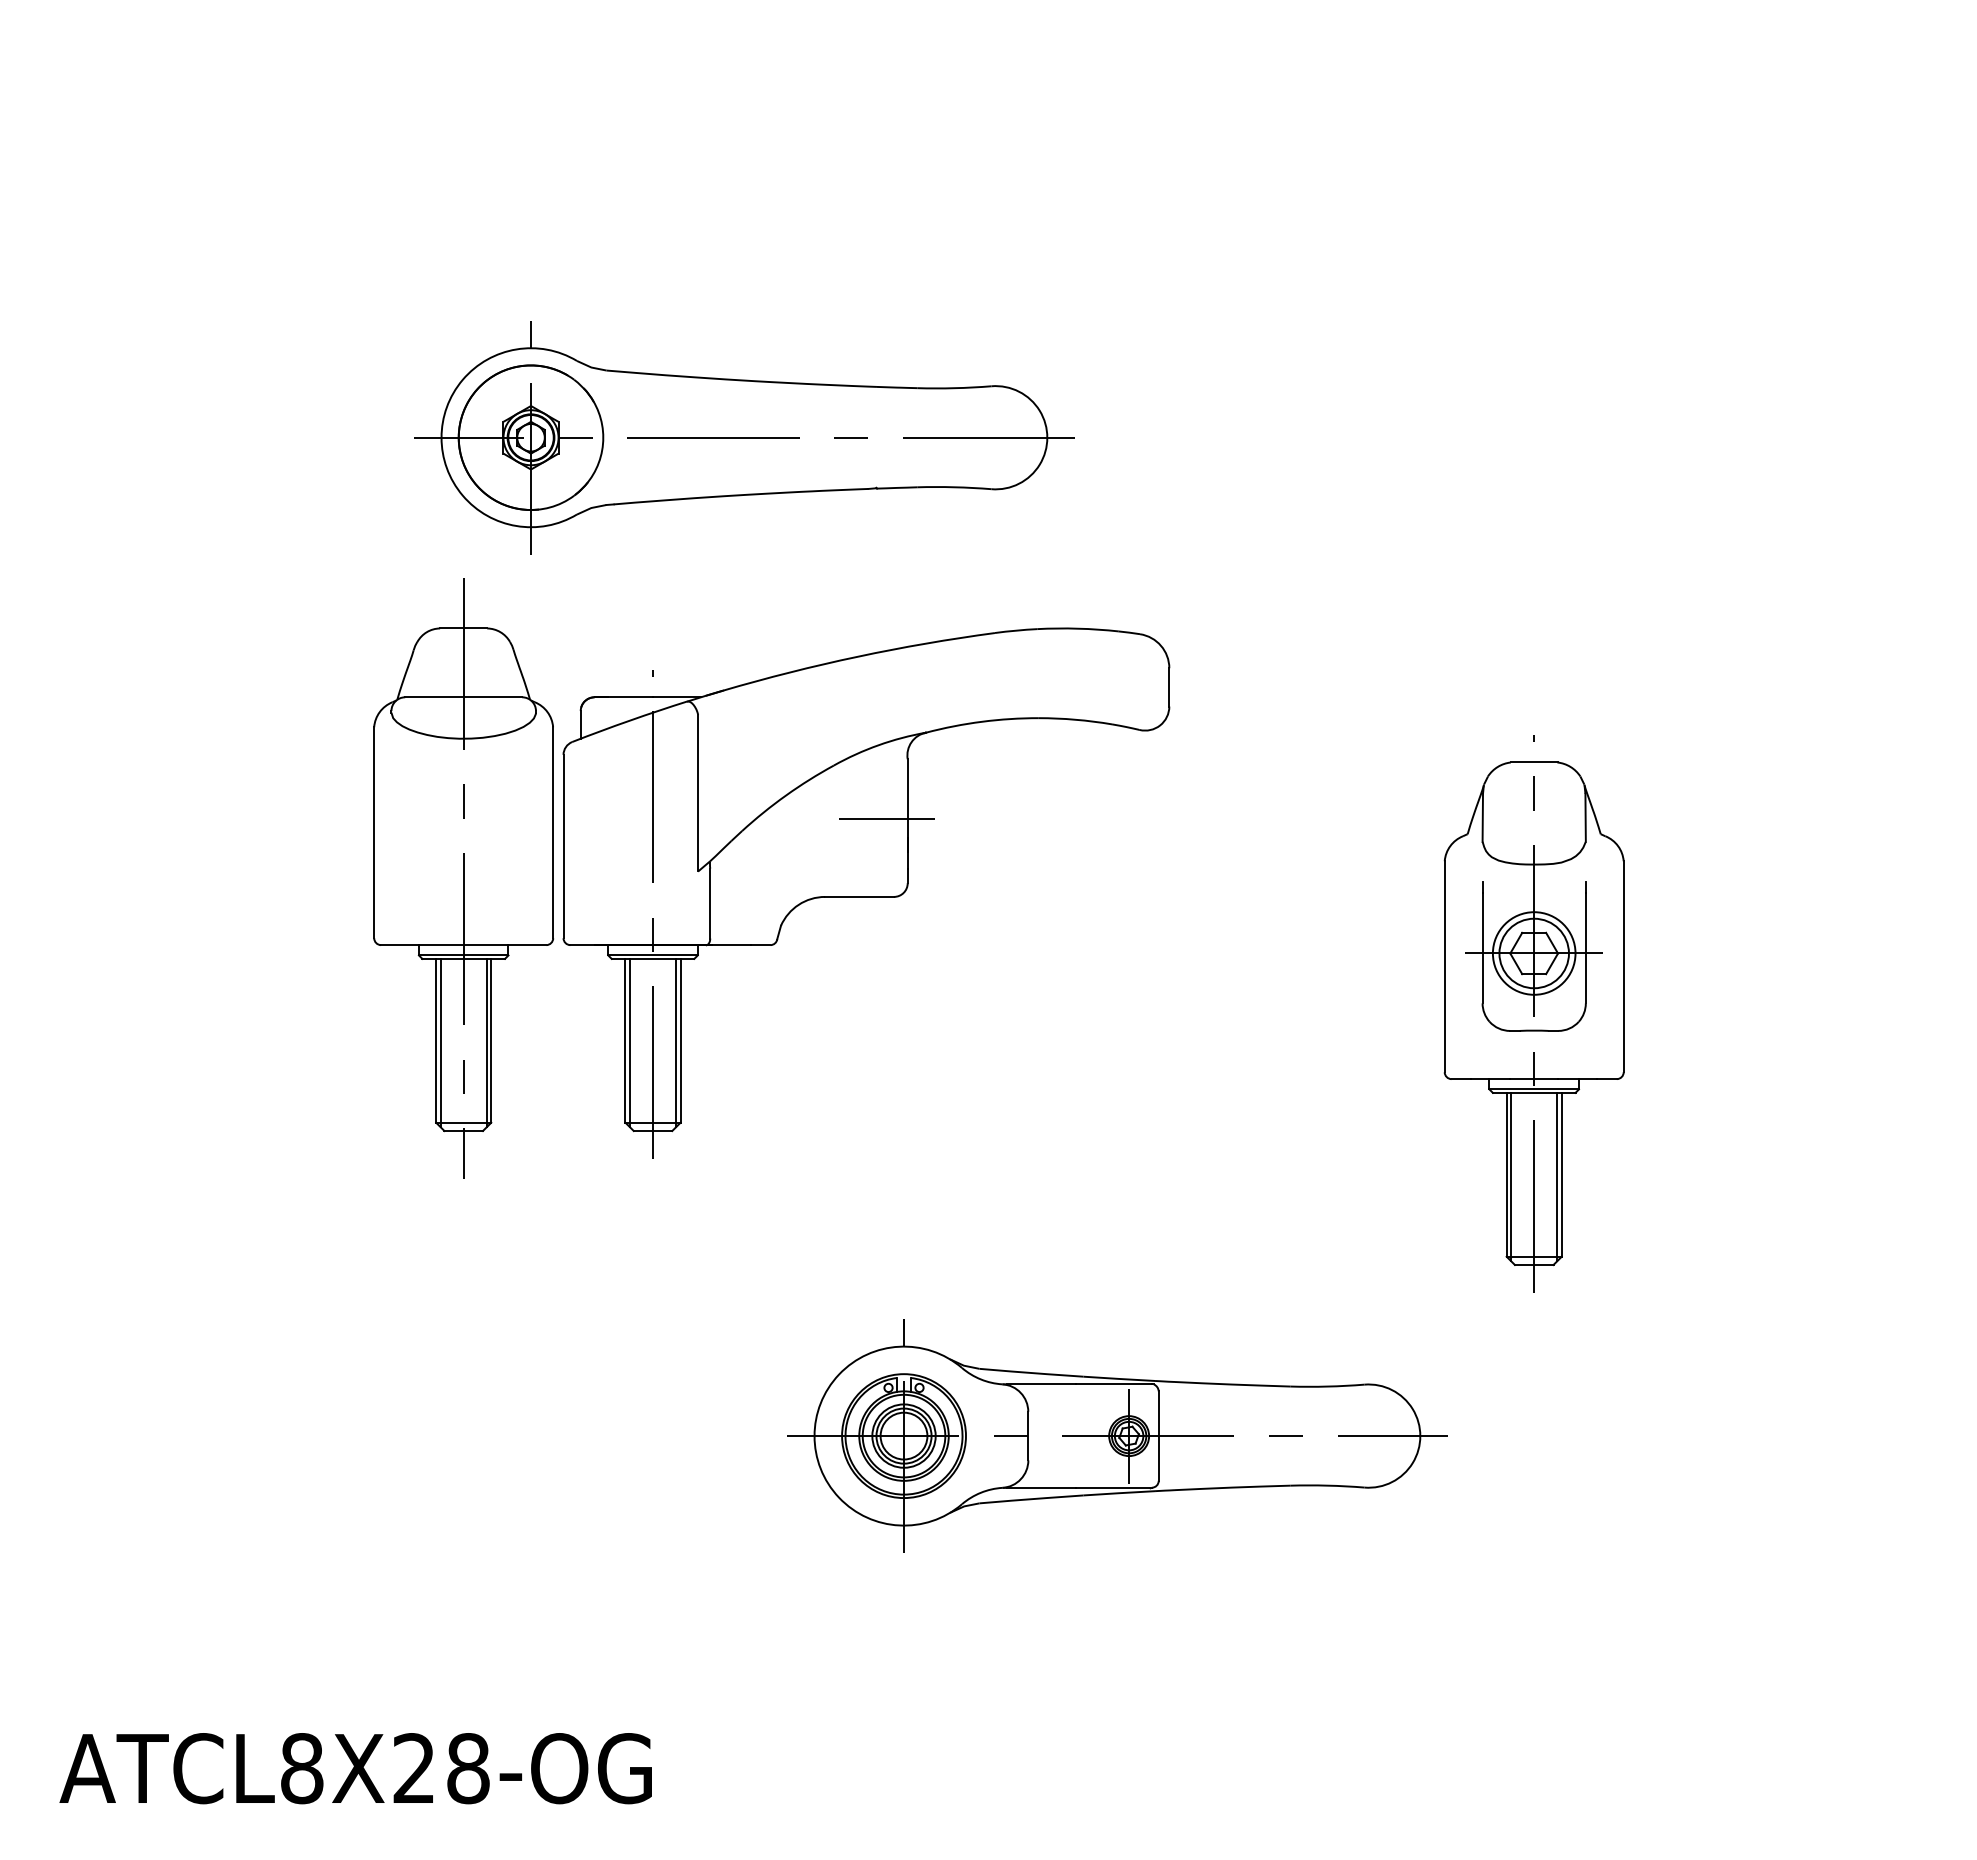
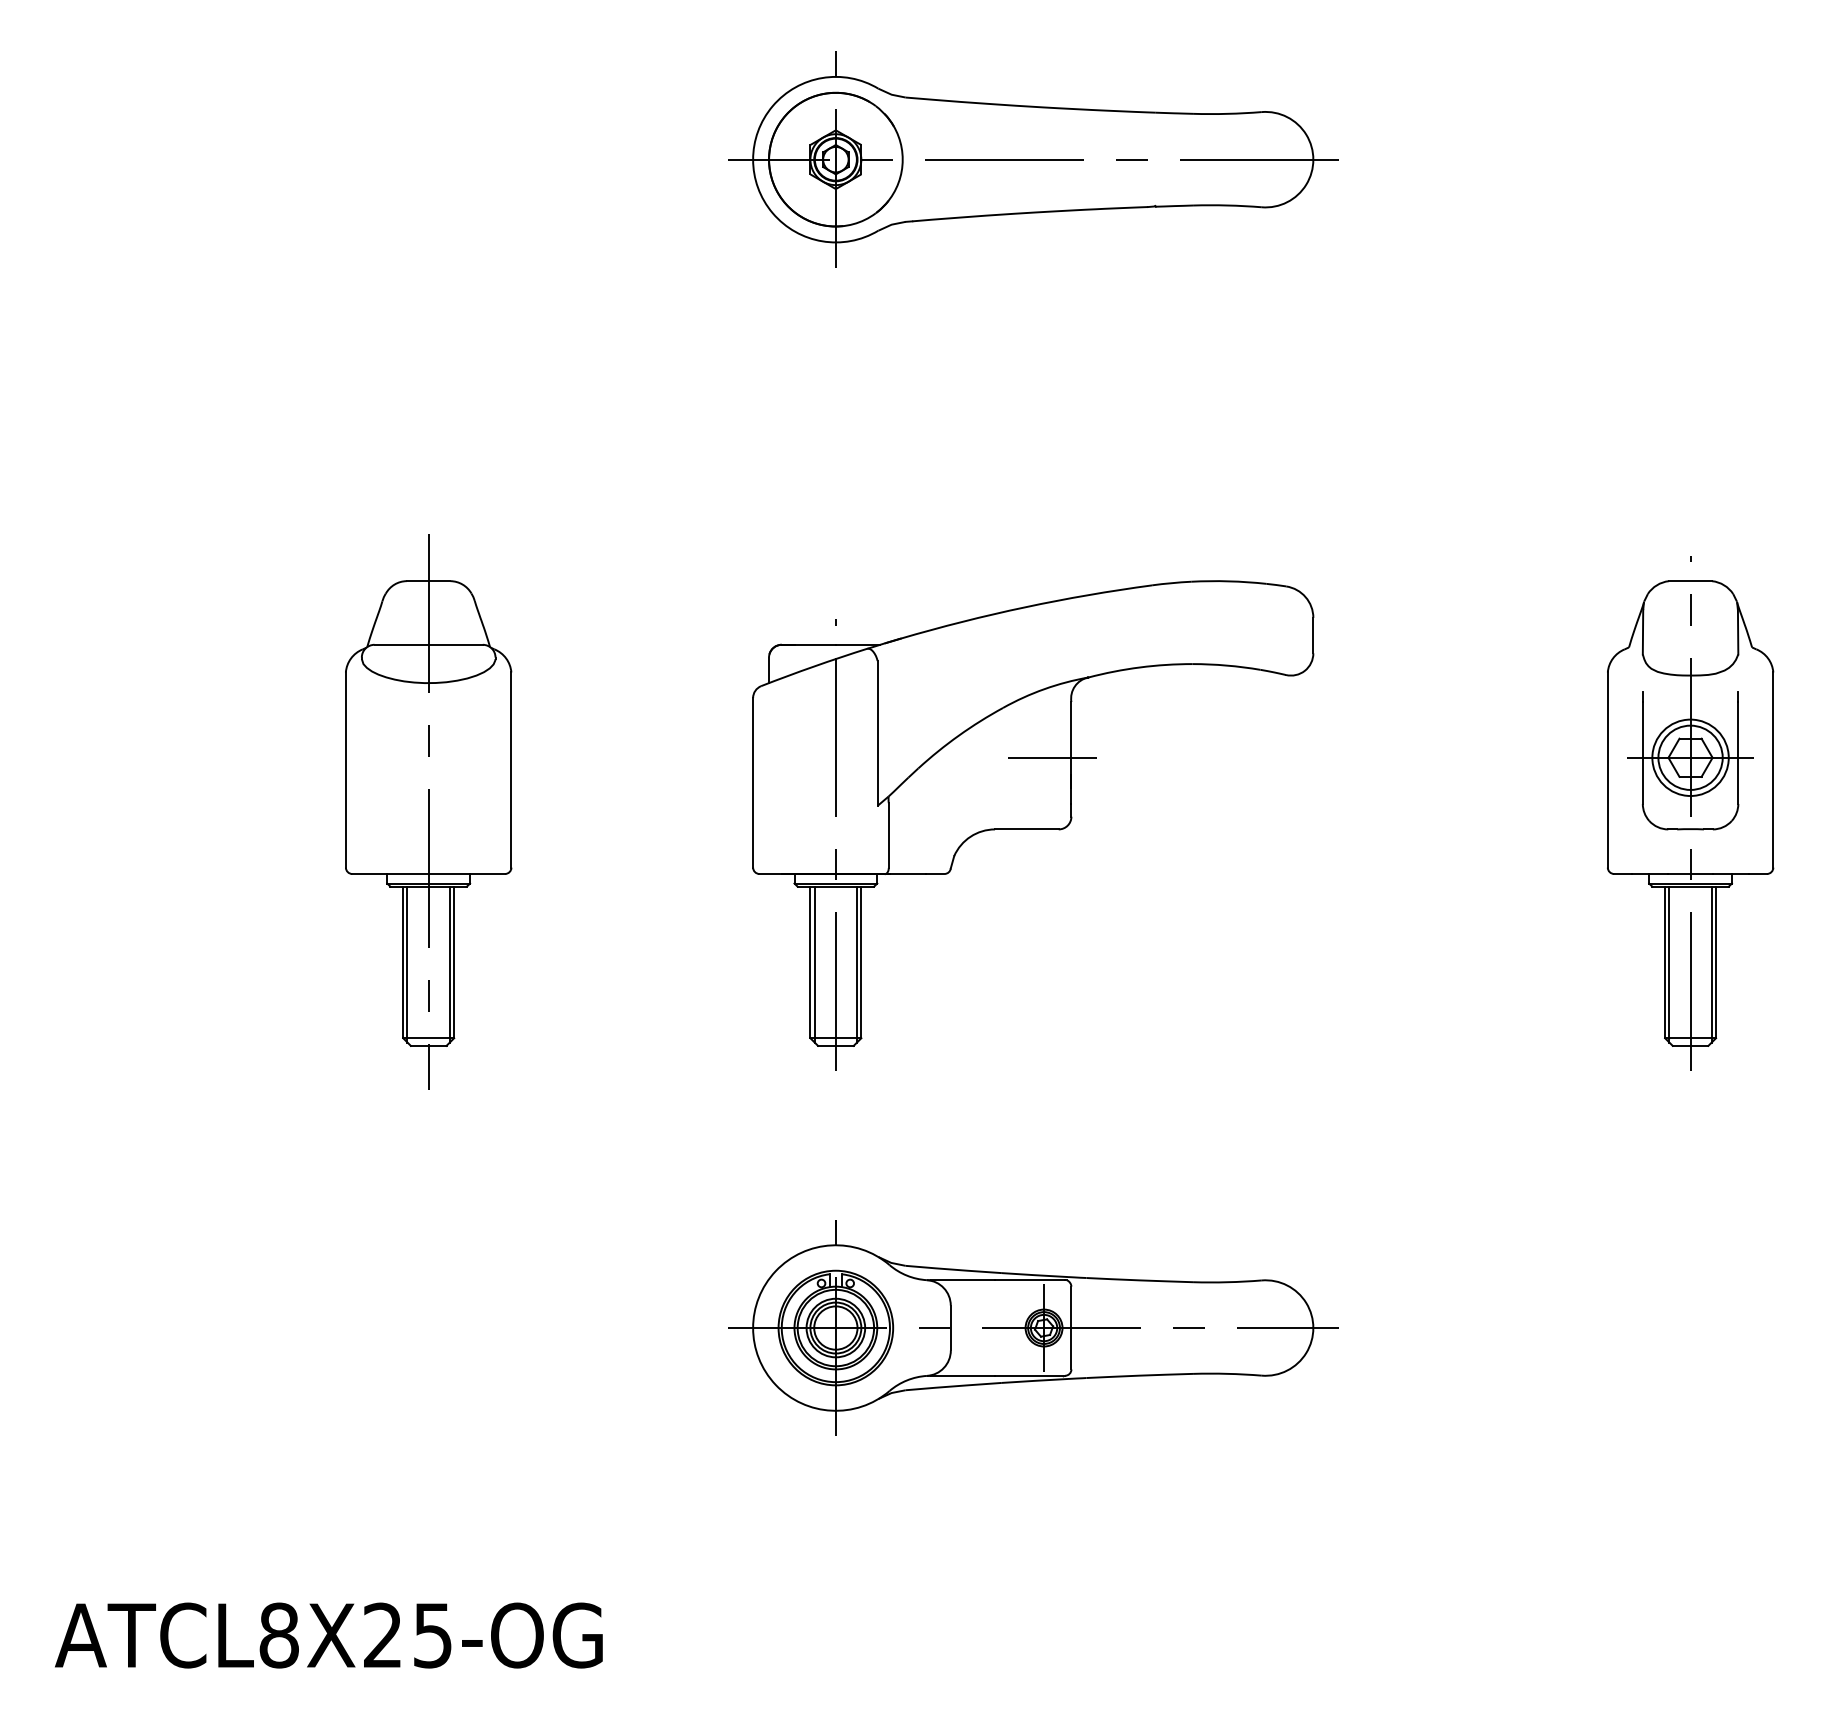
part: (744, 437) -> (1033, 159), moved
part: (866, 892) -> (1033, 825), moved
part: (1533, 1013) -> (1689, 813), moved
text: (468, 1768) -> (433, 1635), ATCL8X28-OG -> ATCL8X25-OG

